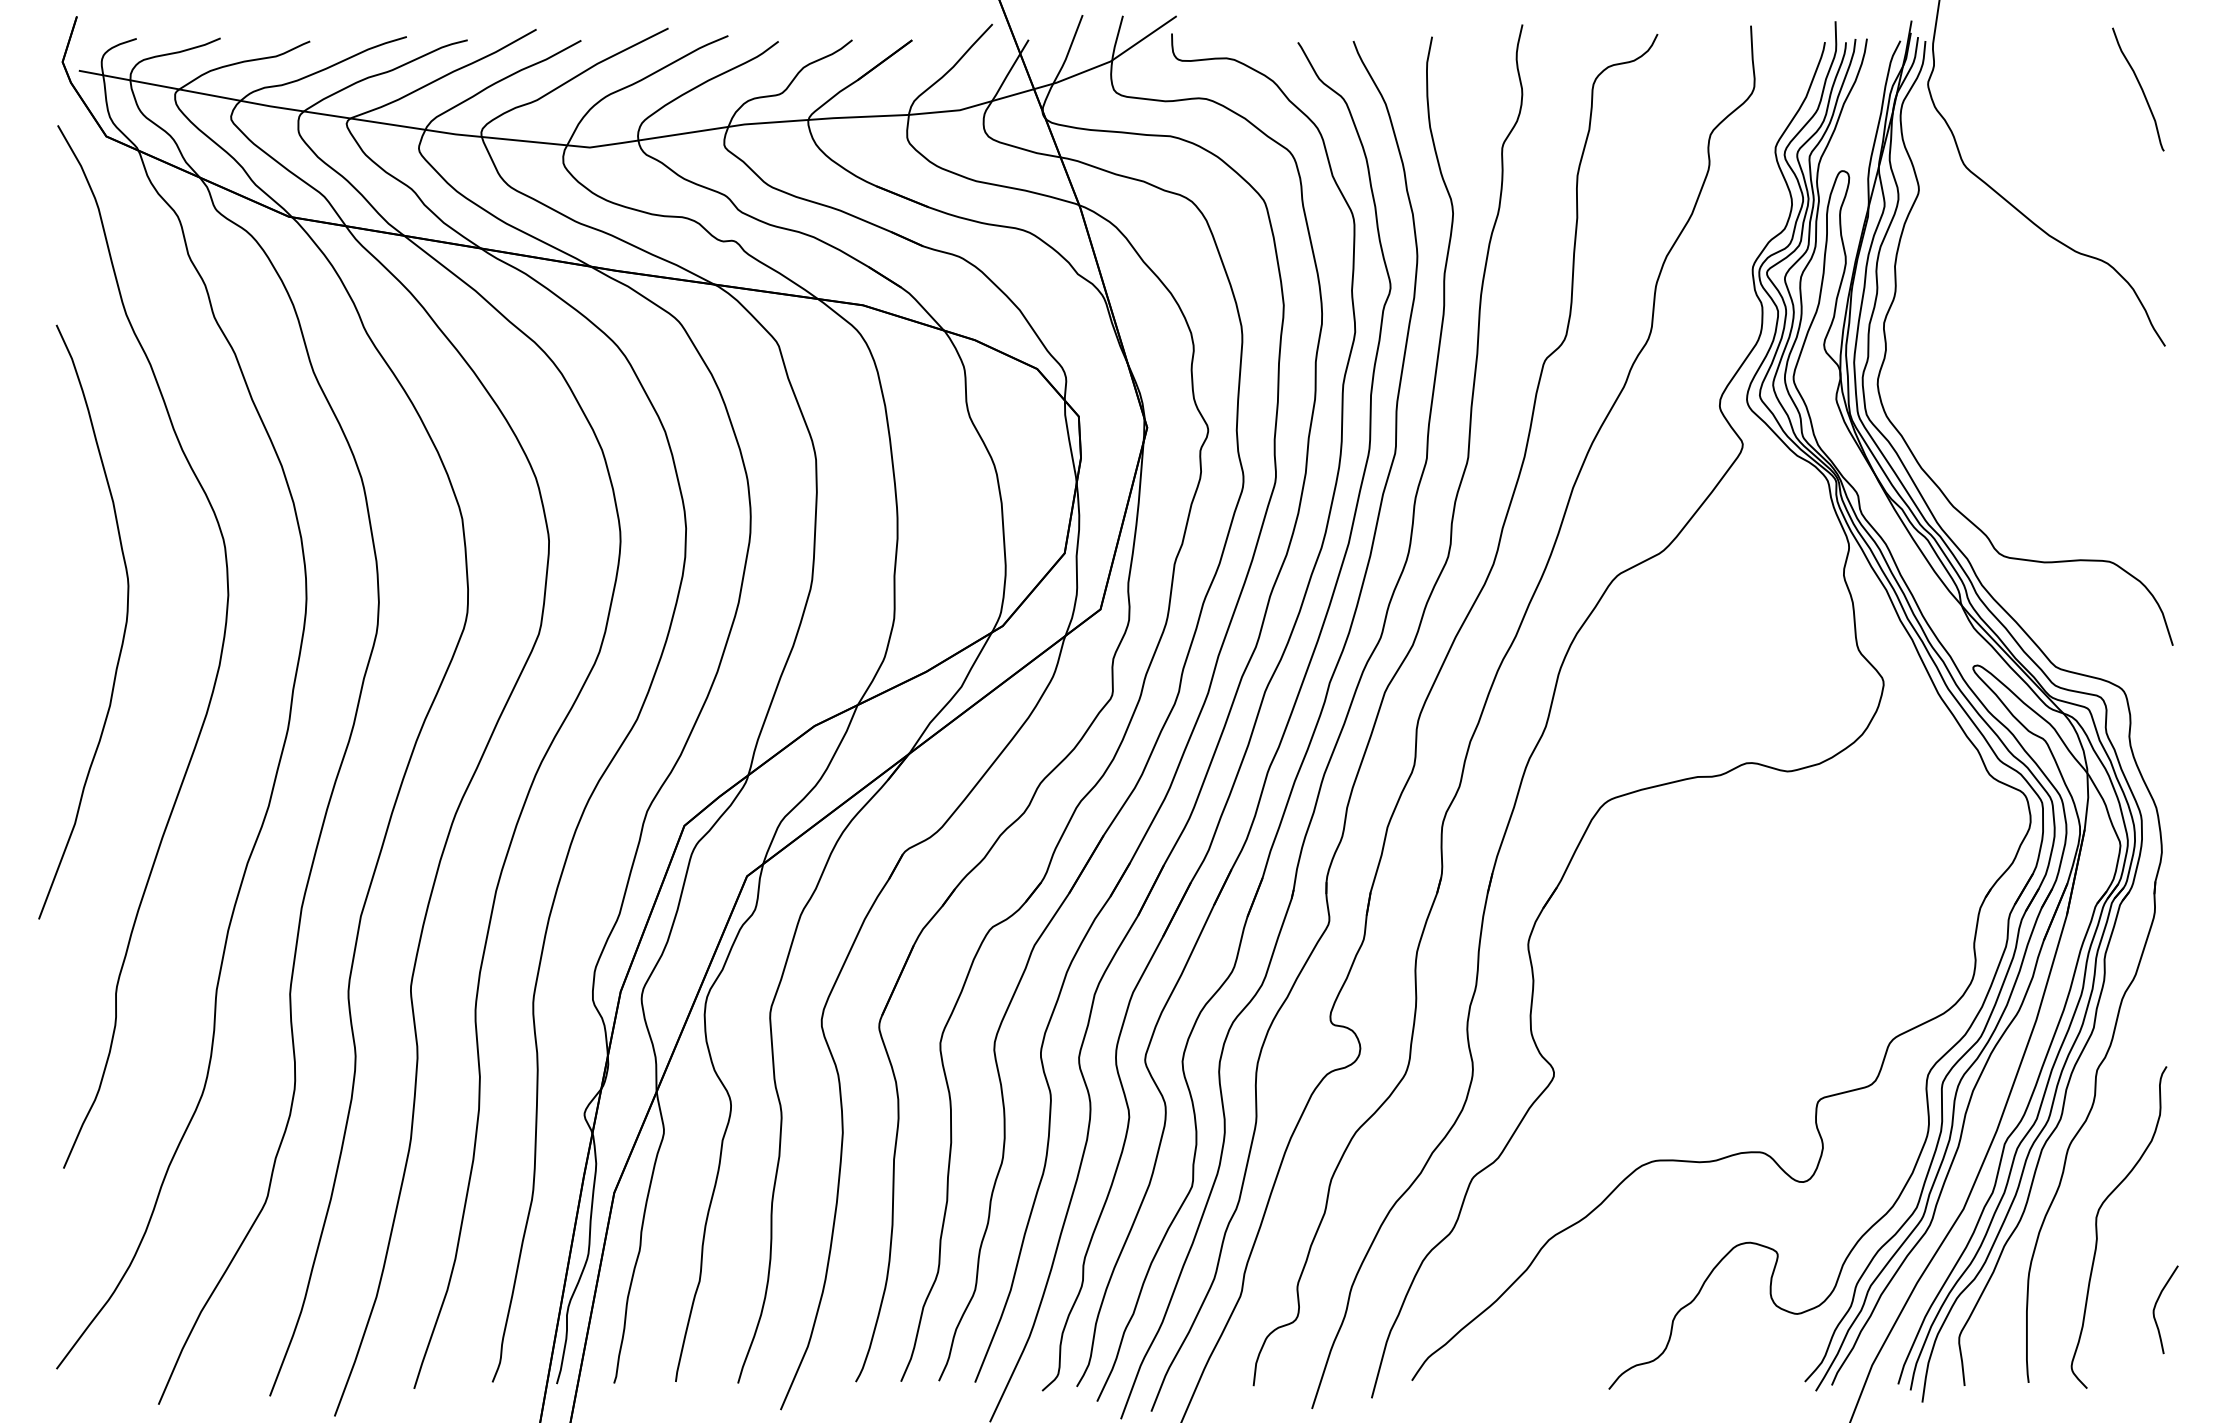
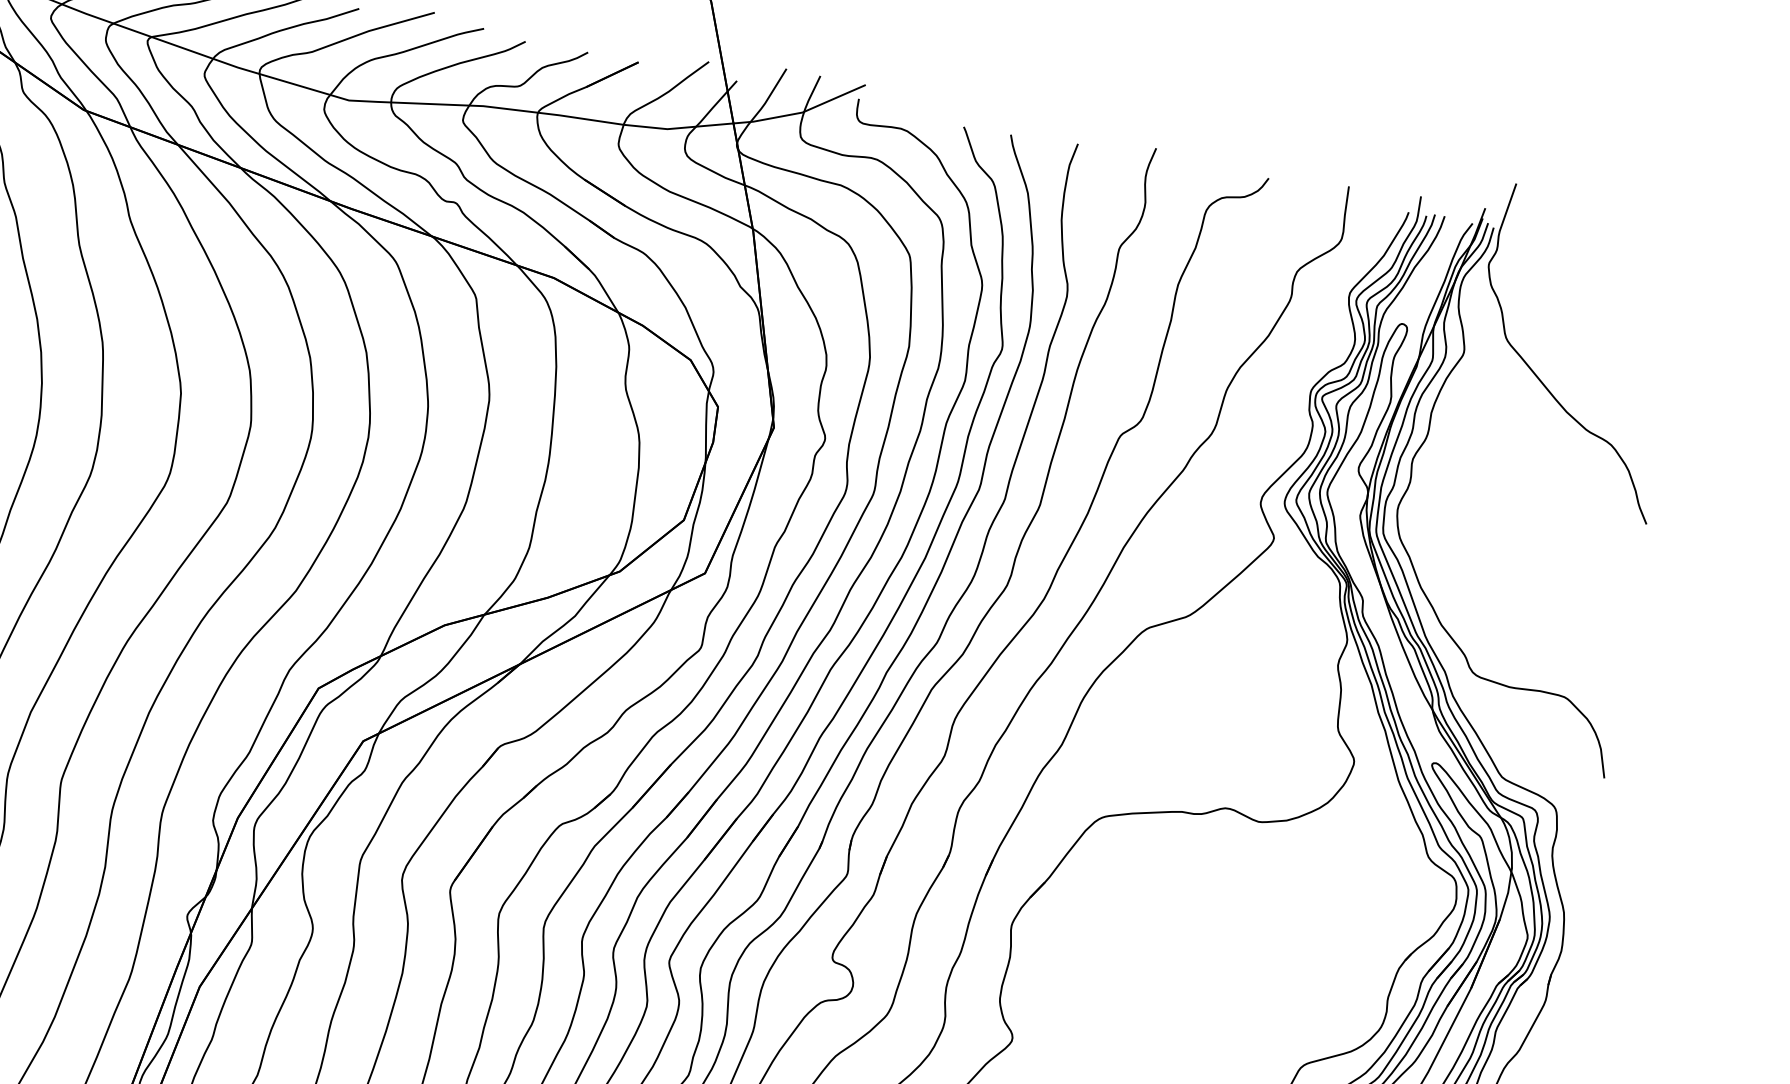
curve: (2140, 88) -> (1667, 302), removed

